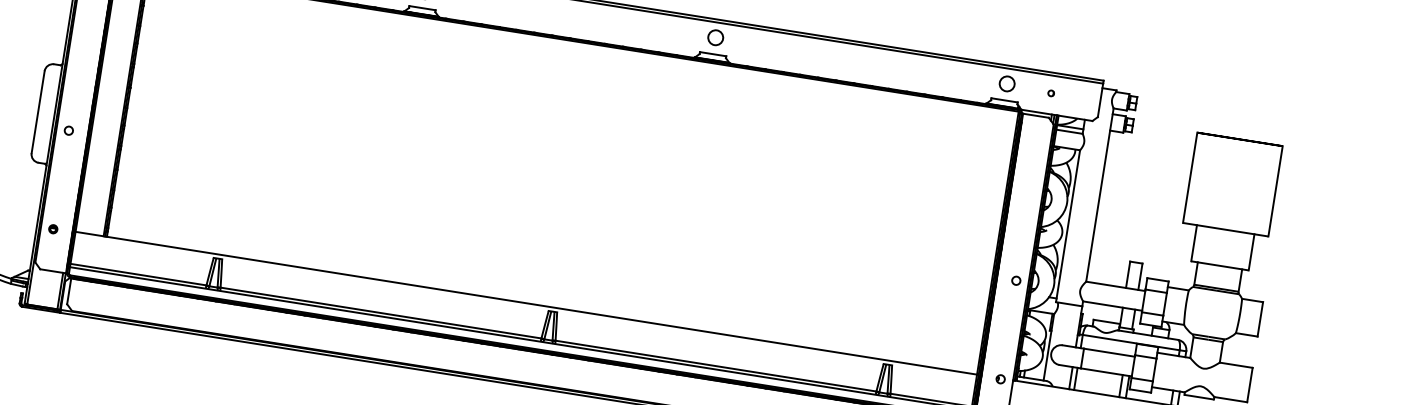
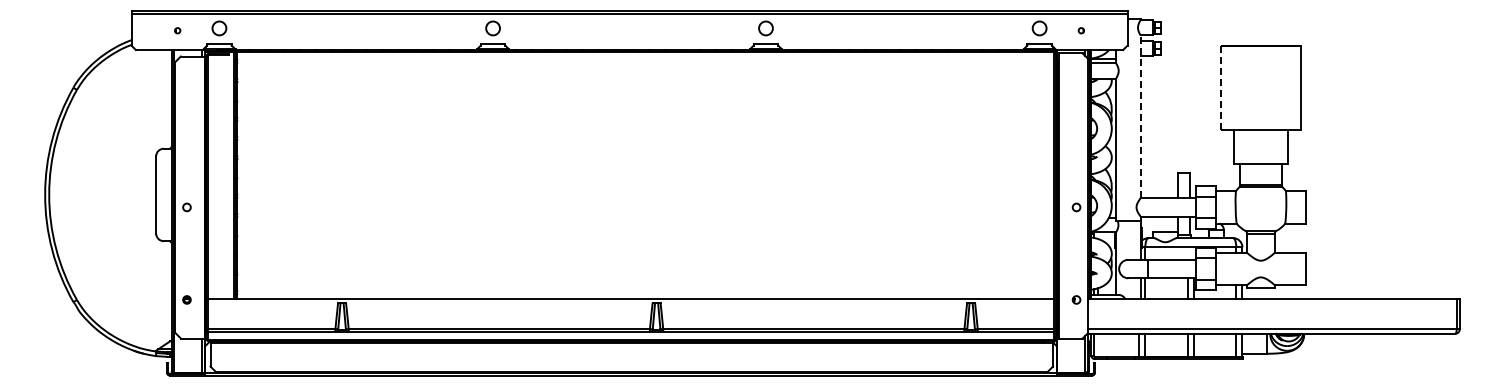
line: (1189, 178) -> (1220, 88), solid -> dashed
line: (1099, 194) -> (1140, 116), solid -> dashed

